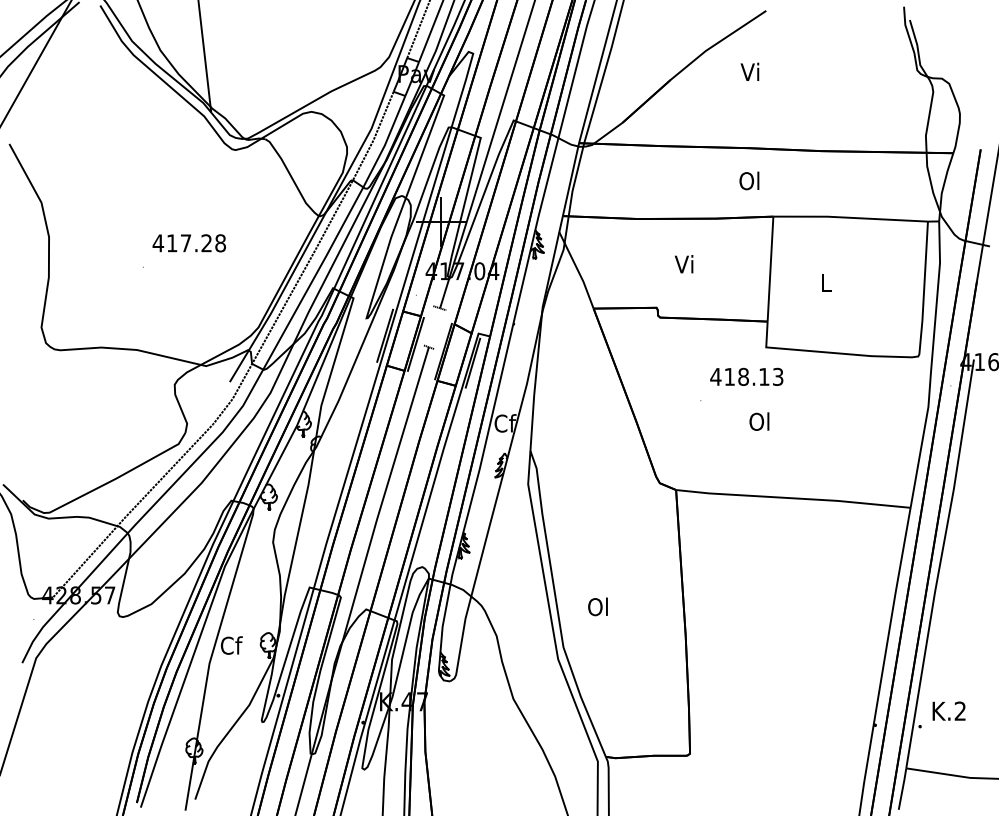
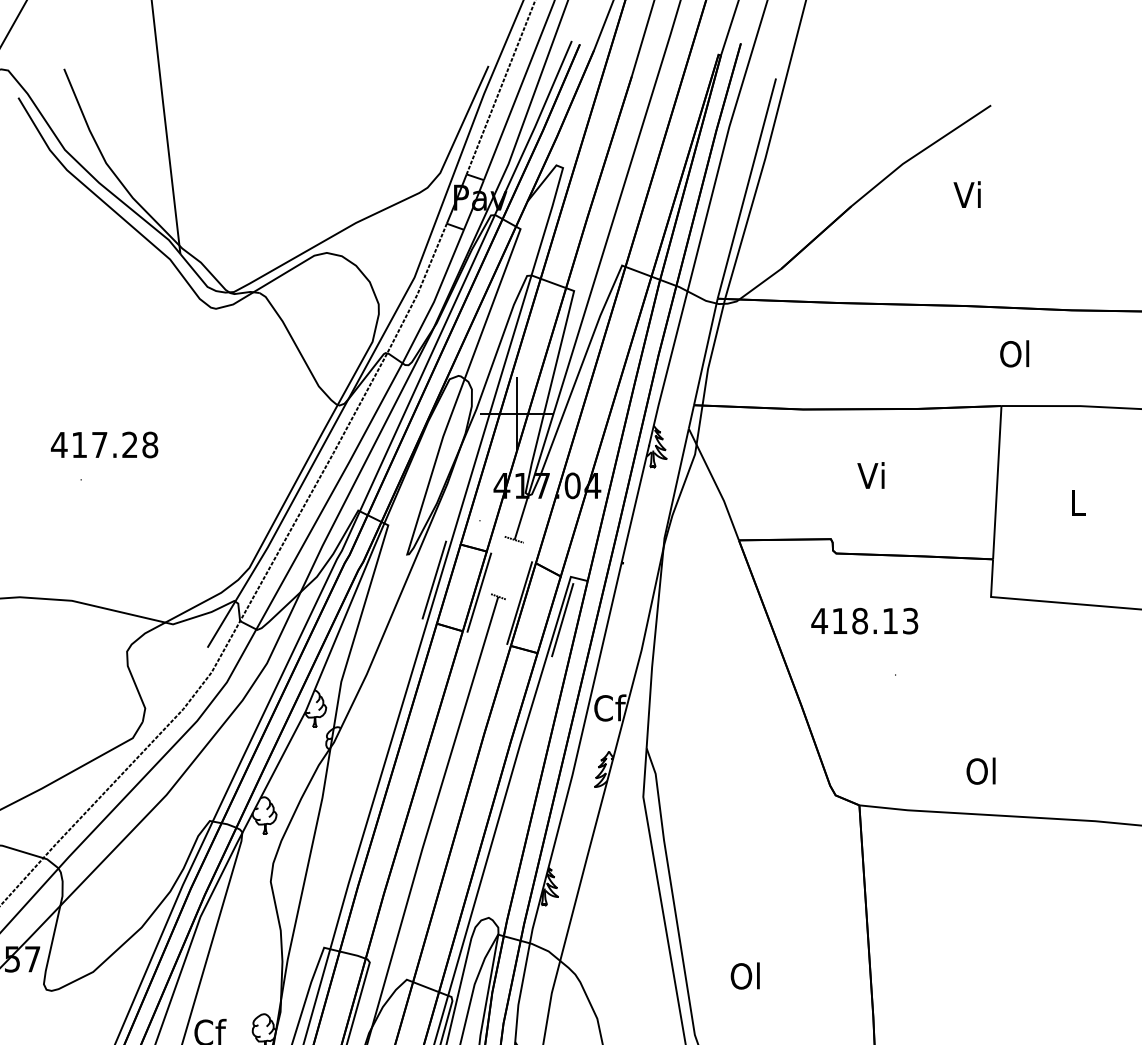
text: (749, 180) -> (1014, 353), moved
text: (188, 243) -> (103, 445), moved
text: (746, 376) -> (864, 620), moved
text: (759, 421) -> (981, 770), moved

